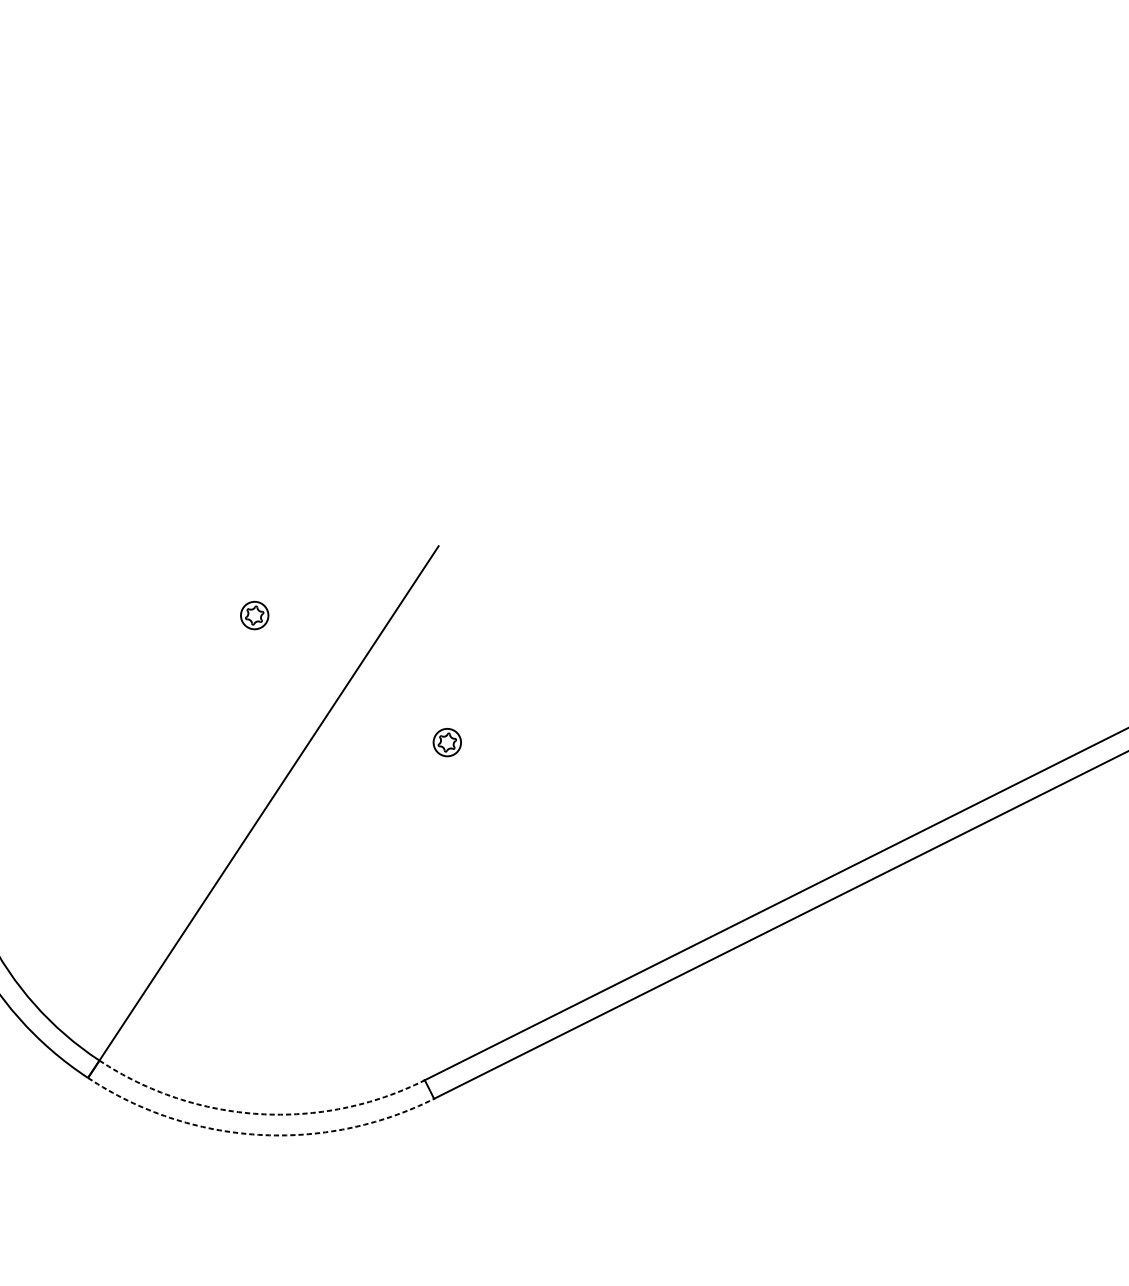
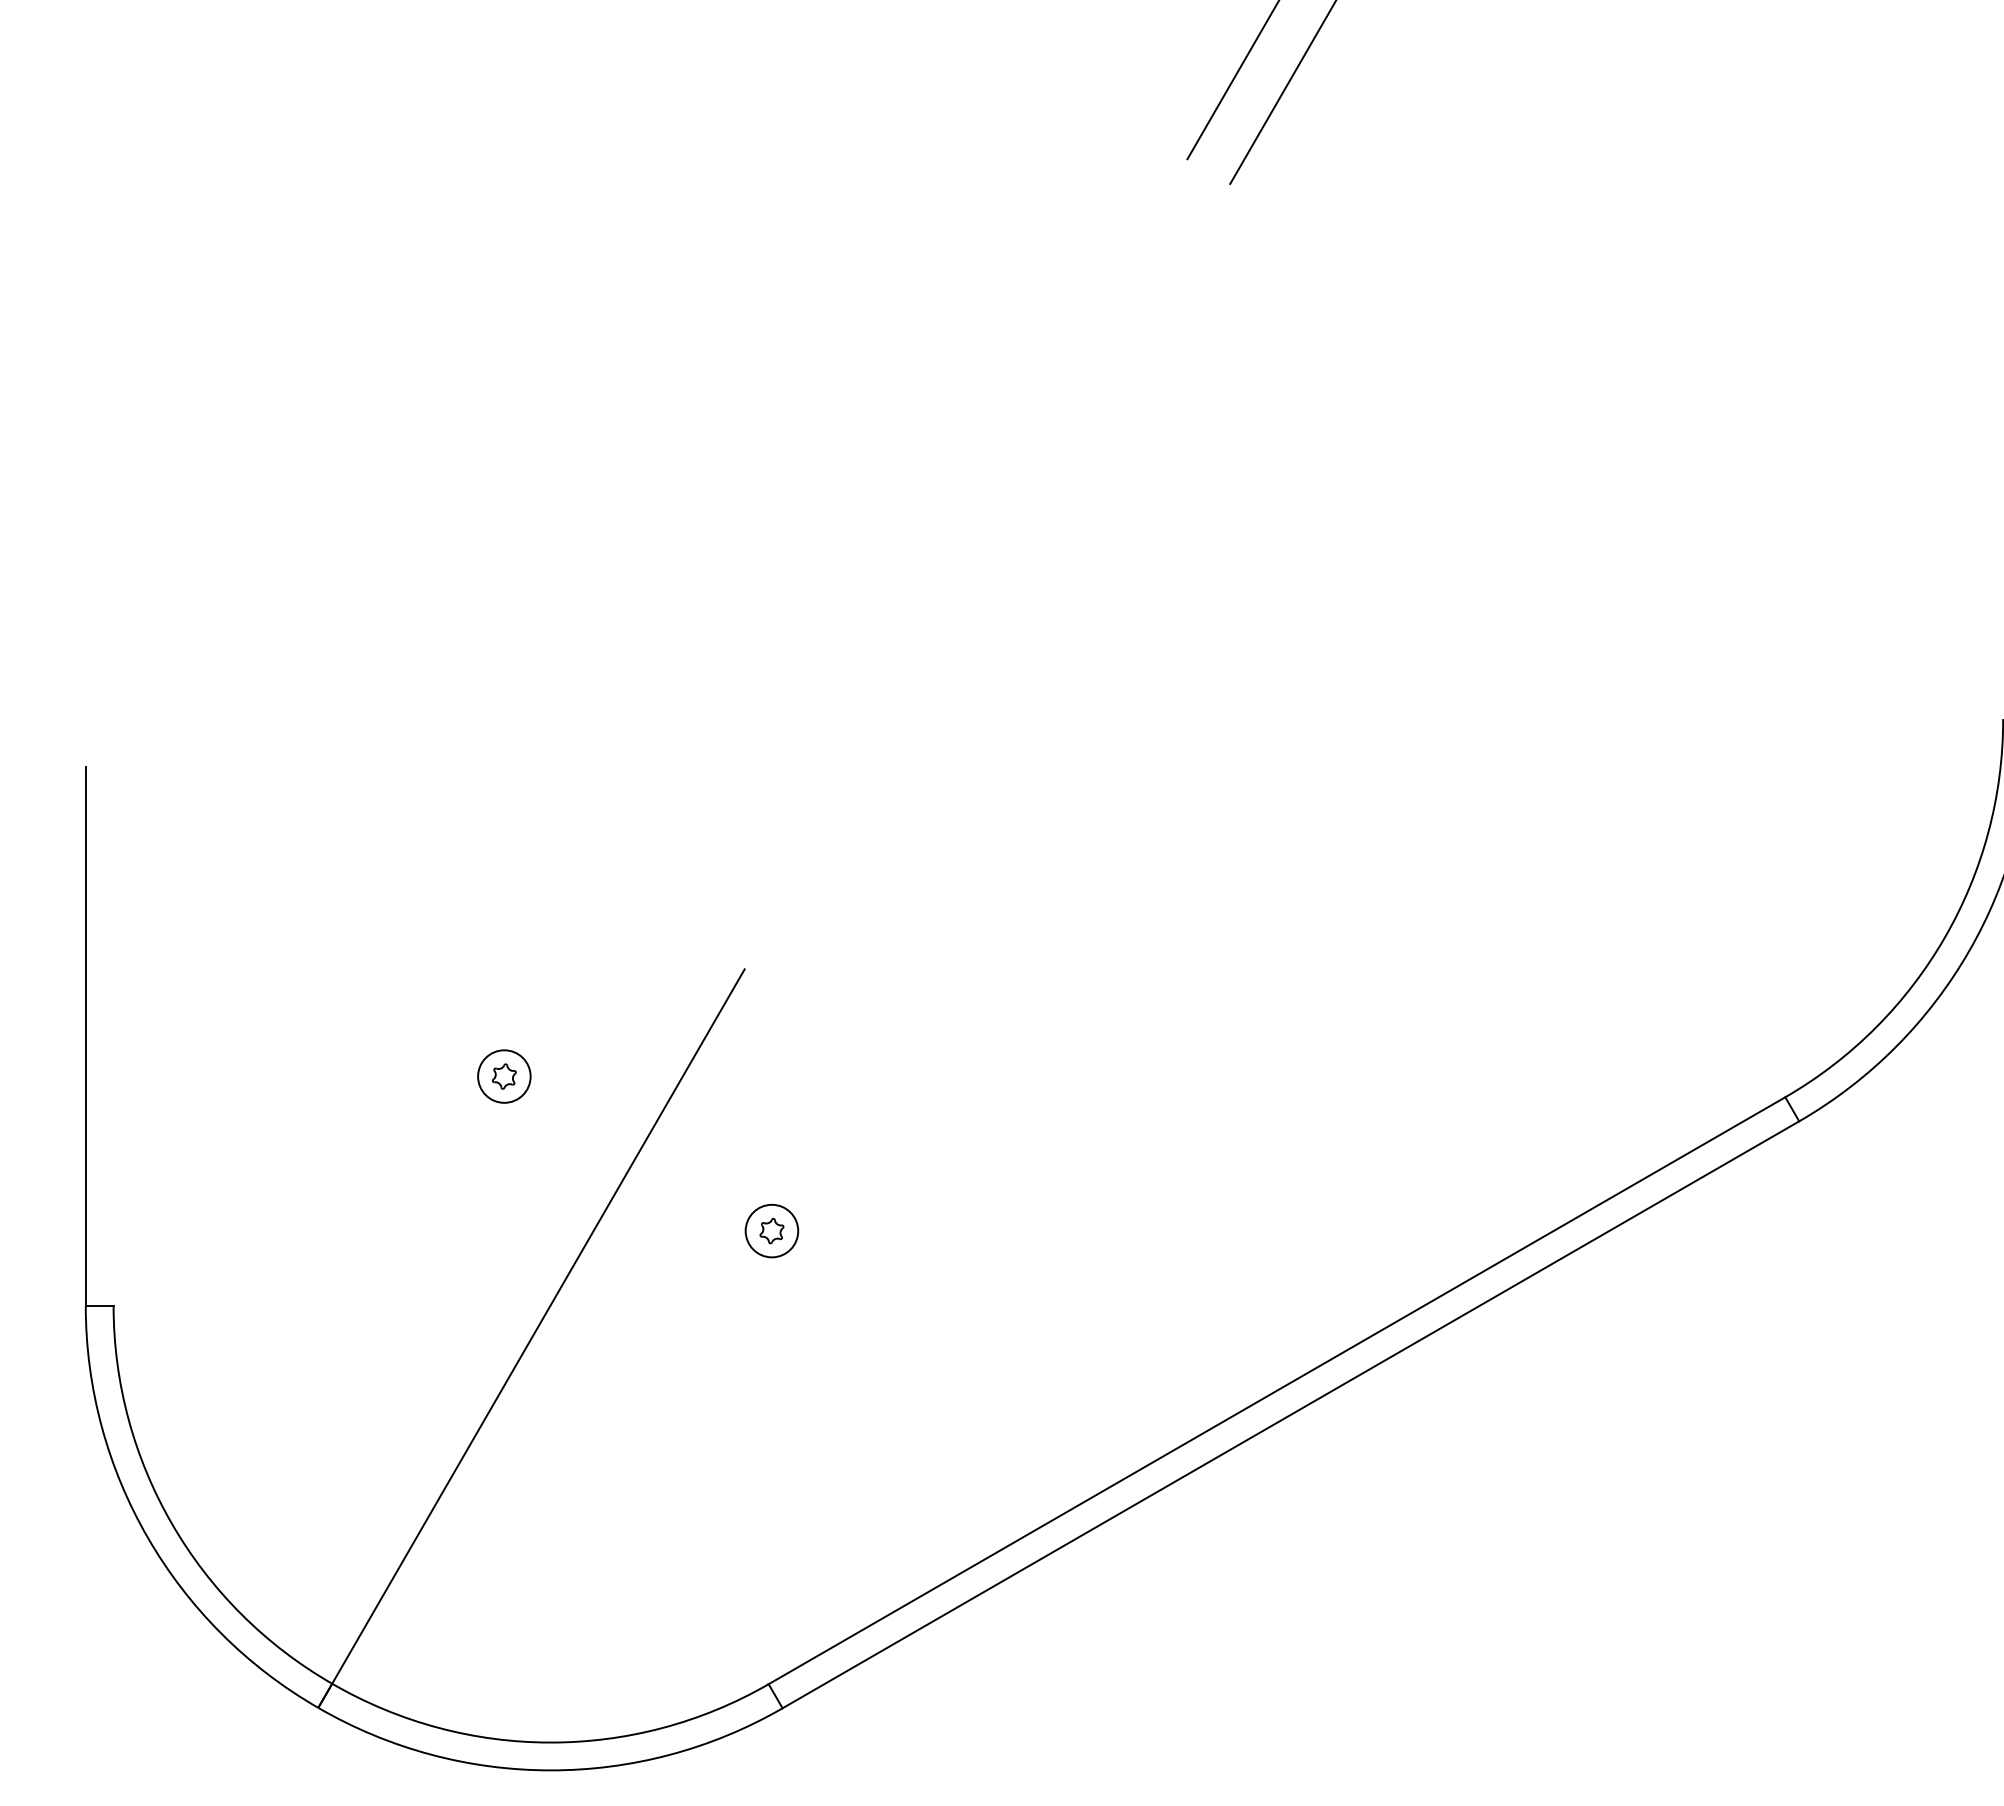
circle: (254, 615) -> (504, 1076), size x1.43
circle: (447, 742) -> (771, 1230), size x1.43
arc: (259, 1114) -> (550, 1742), dashed -> solid
arc: (258, 1134) -> (550, 1770), dashed -> solid

